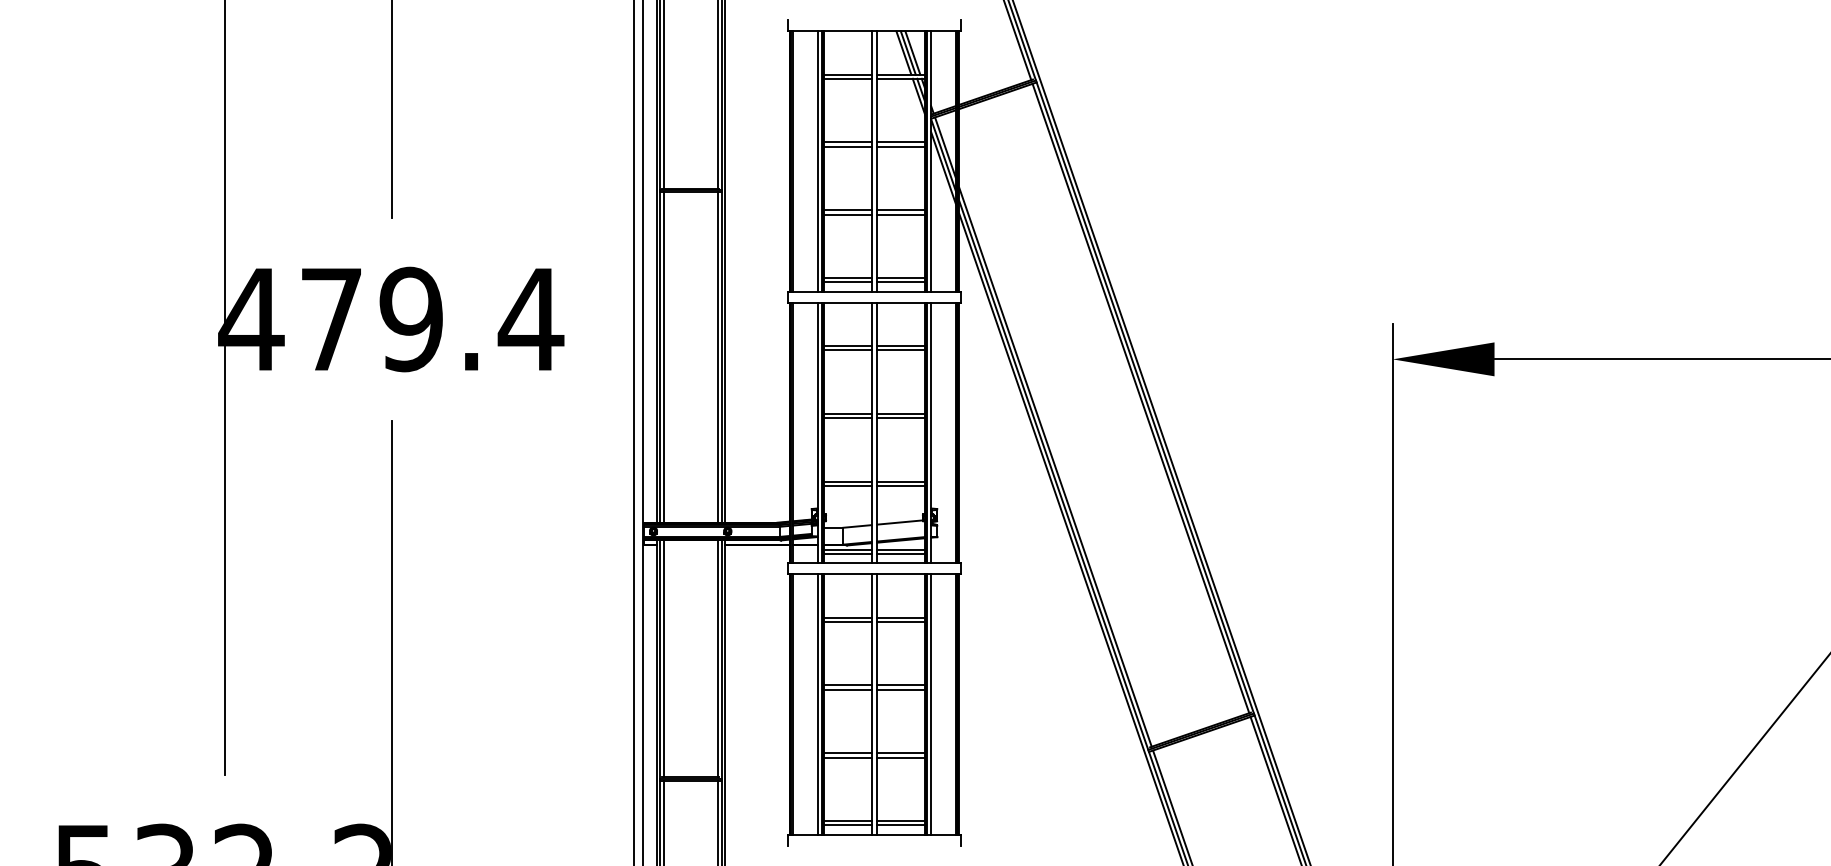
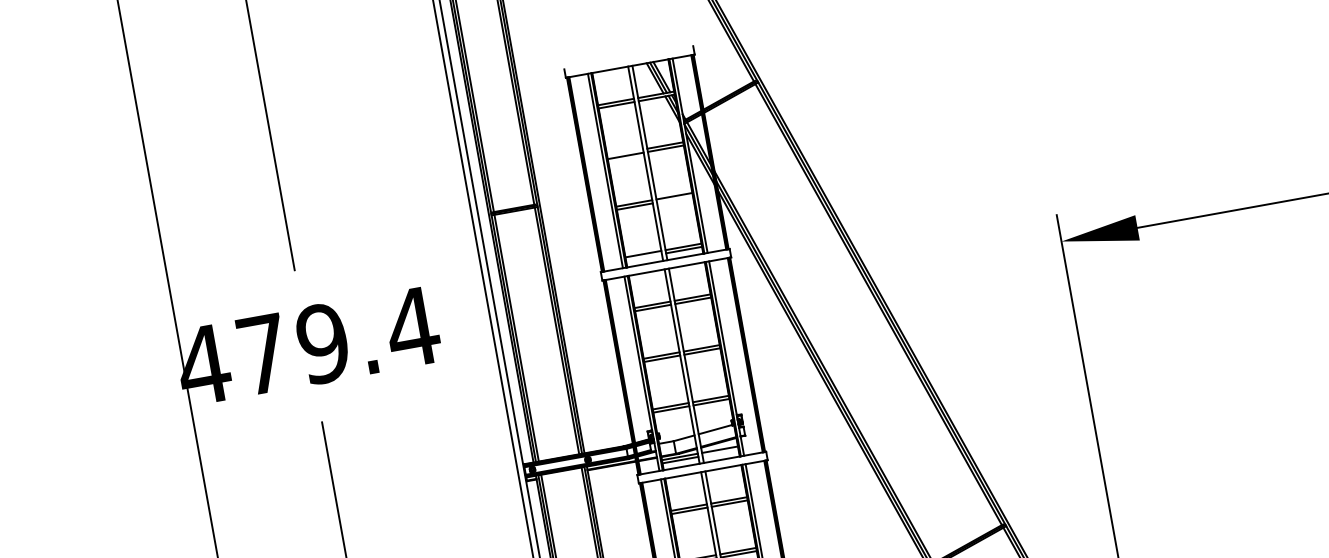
line: (847, 142) -> (625, 152), removed
line: (901, 214) -> (675, 199), removed
line: (847, 282) -> (643, 257), removed
line: (901, 553) -> (720, 452), removed

